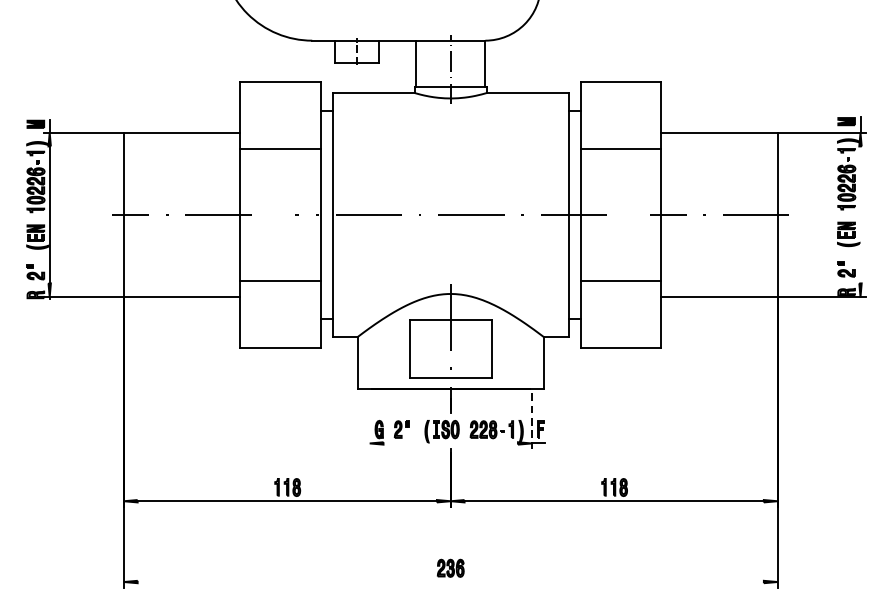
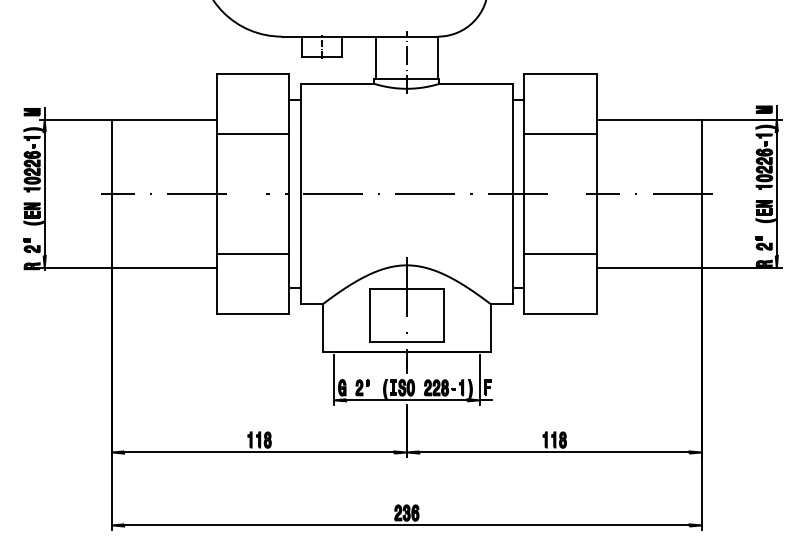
line: (860, 214) -> (776, 193), added
line: (369, 421) -> (333, 380), added
line: (532, 421) -> (480, 380), dashed -> solid
line: (450, 443) -> (406, 400), added
line: (450, 582) -> (406, 525), added

